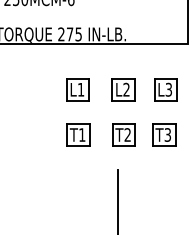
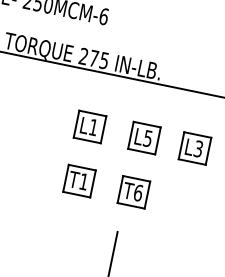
text: (126, 89) -> (147, 138), L2 -> L5
text: (127, 134) -> (138, 192), T2 -> T6
part: (164, 134) -> (182, 201), removed

